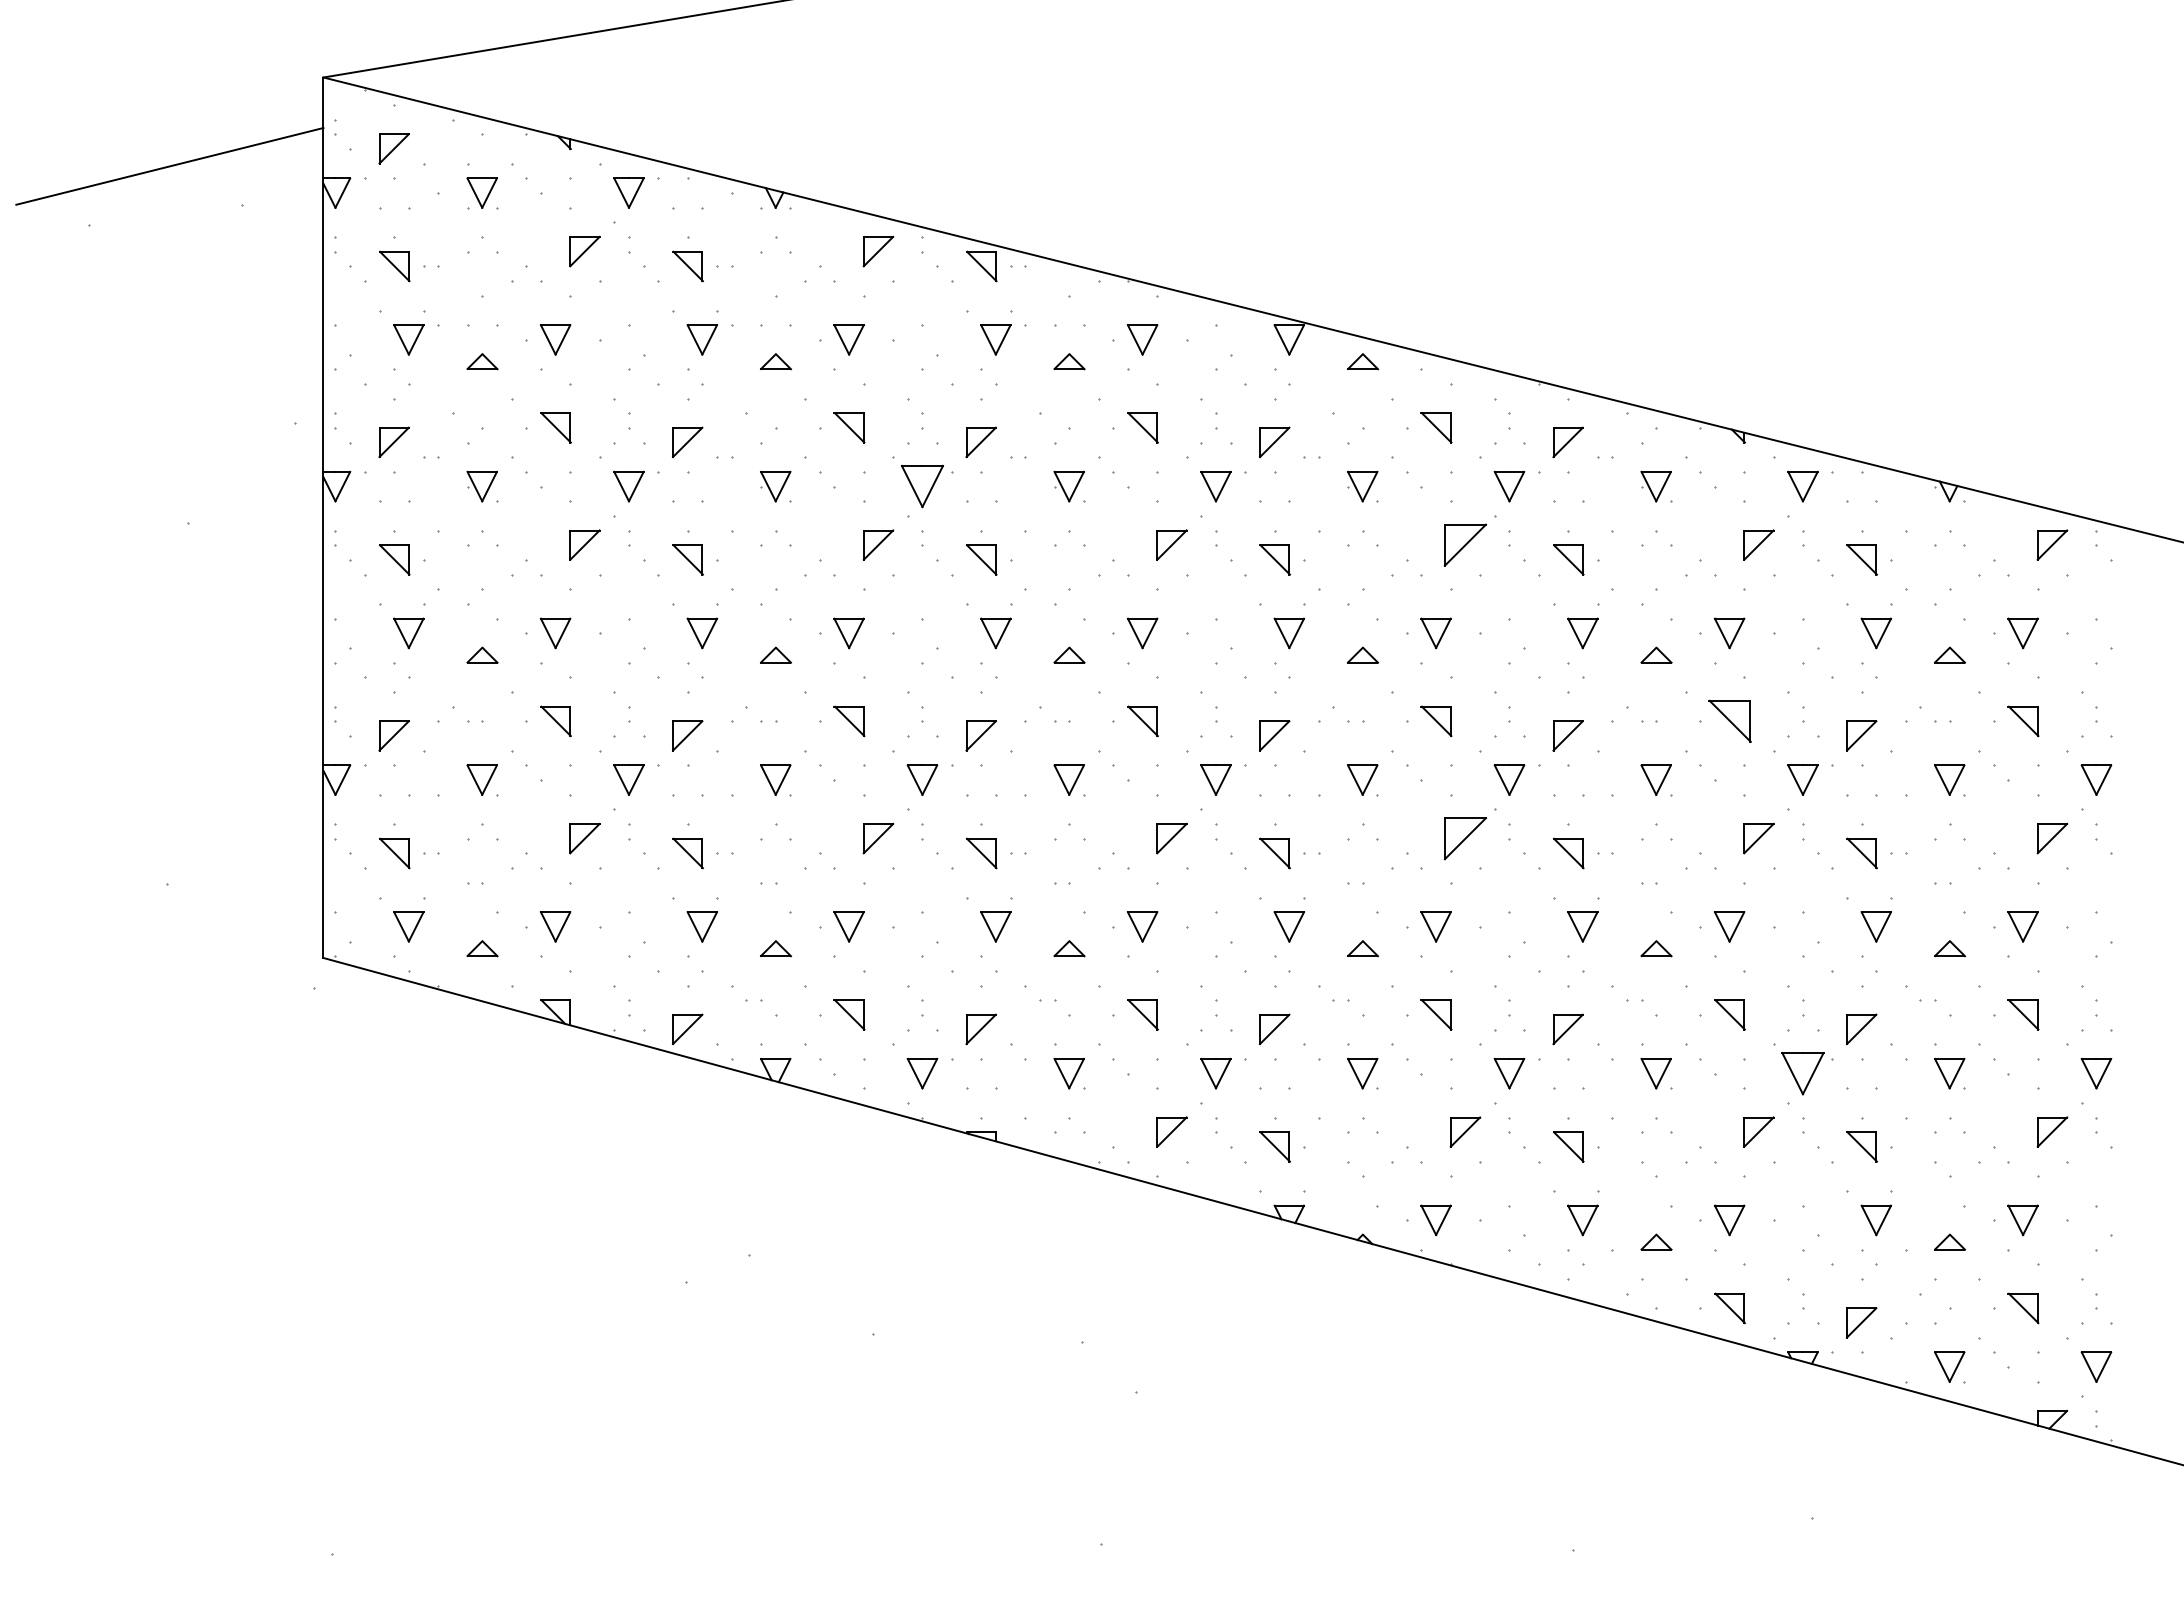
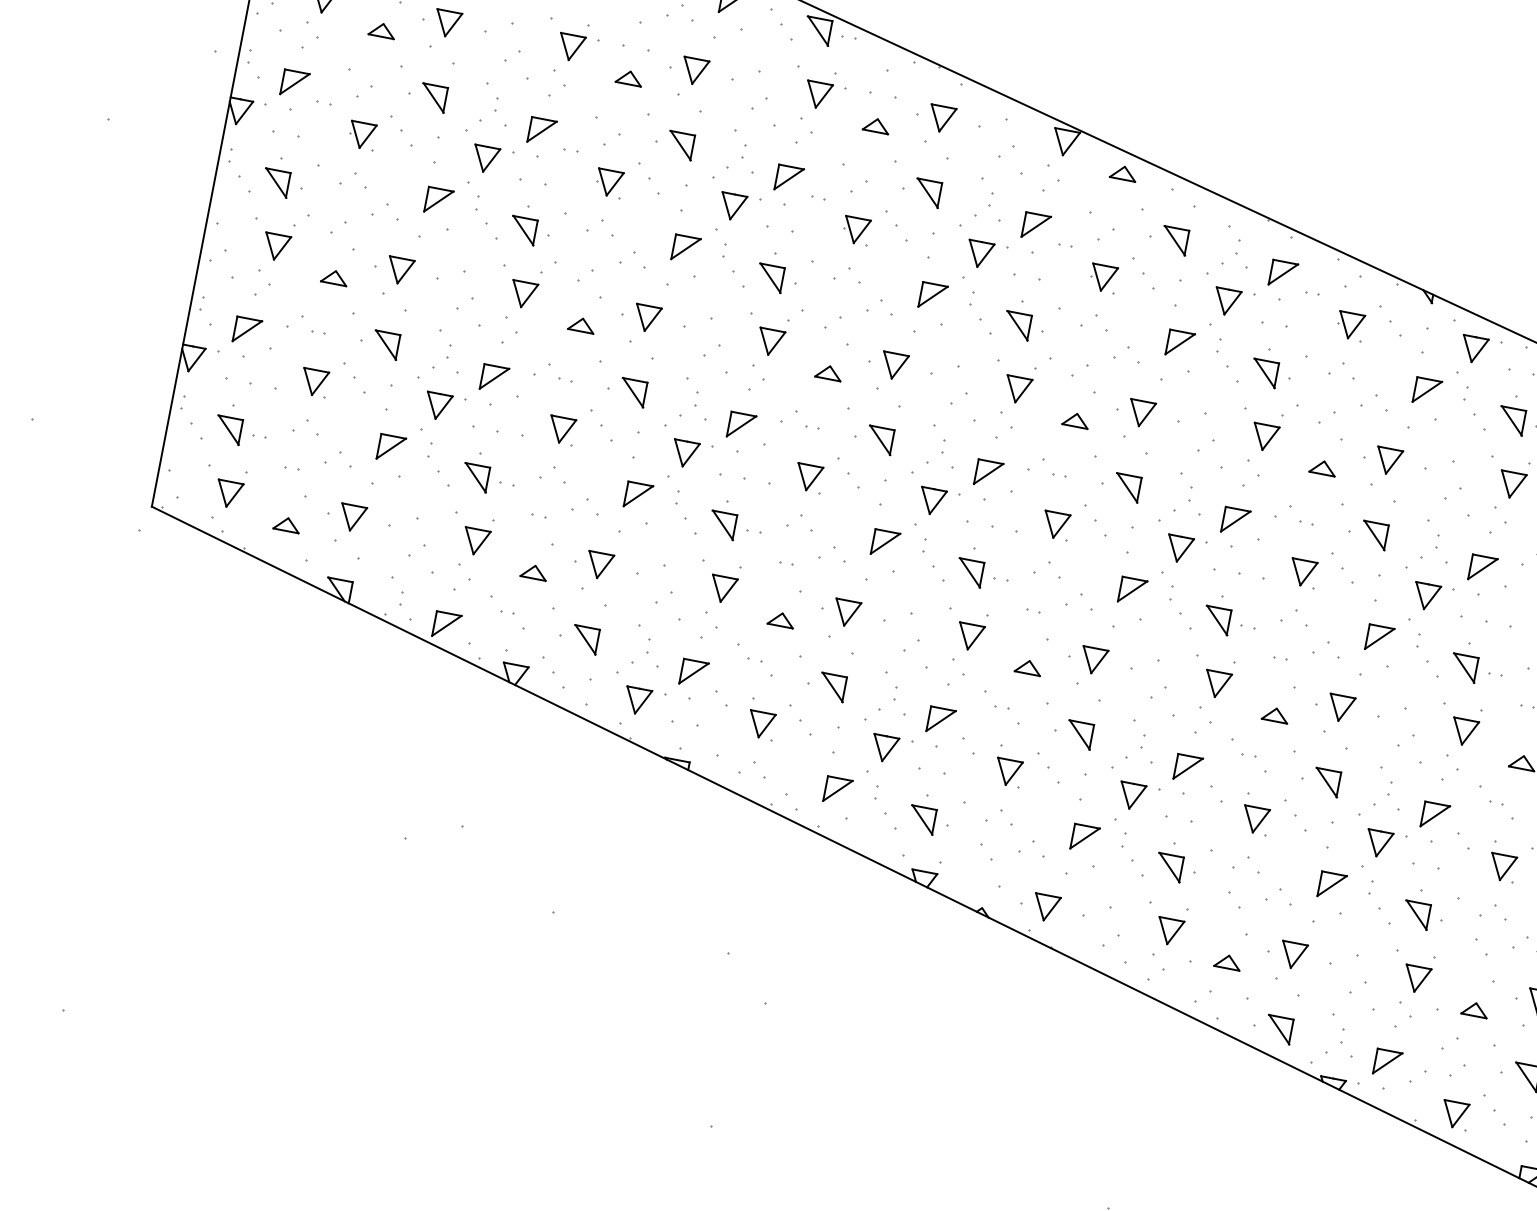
part: (922, 486) -> (732, 206), size x0.71
part: (1465, 544) -> (1180, 343), size x0.71
part: (1729, 721) -> (1373, 535), size x0.71
part: (1465, 838) -> (1132, 591), size x0.71
part: (1802, 1073) -> (1378, 843), size x0.71

